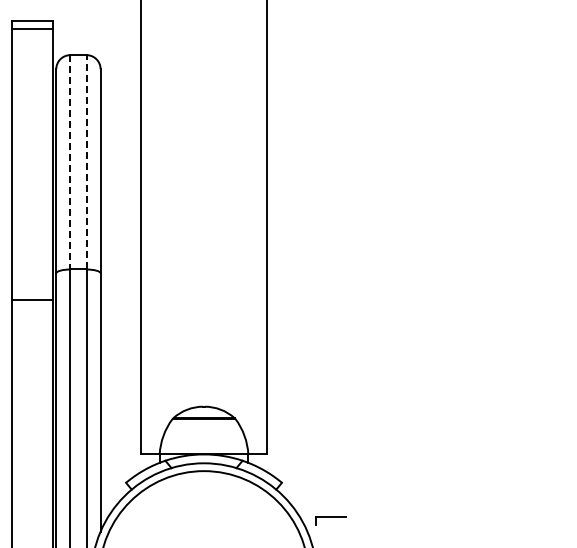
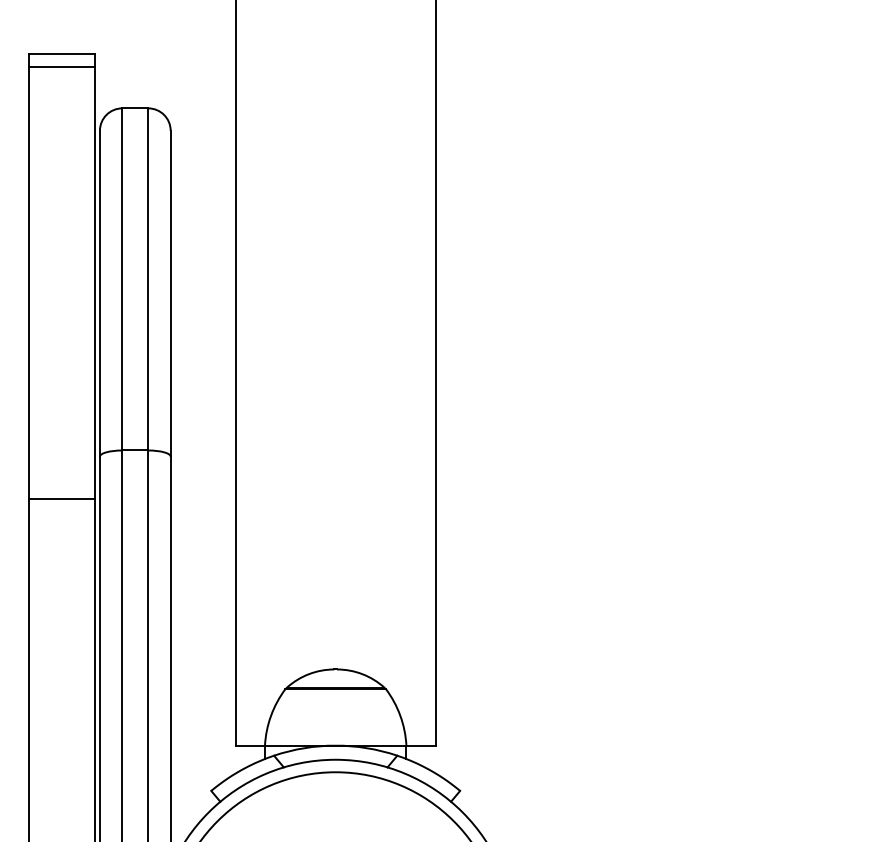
line: (86, 161) -> (148, 278), dashed -> solid
line: (70, 162) -> (122, 279), dashed -> solid

